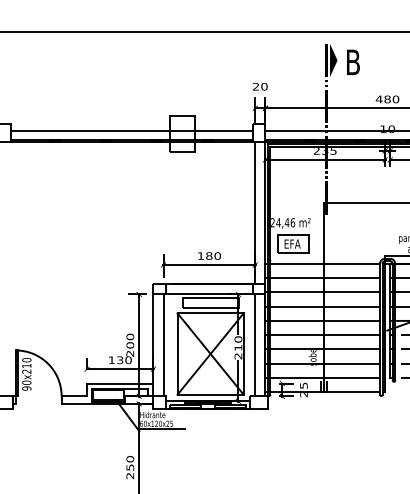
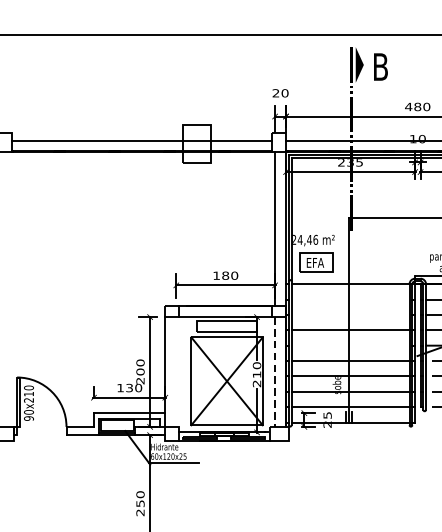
line: (324, 278) -> (349, 299), removed
line: (324, 292) -> (349, 315), removed
line: (324, 320) -> (349, 345), removed
line: (163, 345) -> (176, 372), removed
line: (255, 345) -> (275, 372), solid -> dashed

